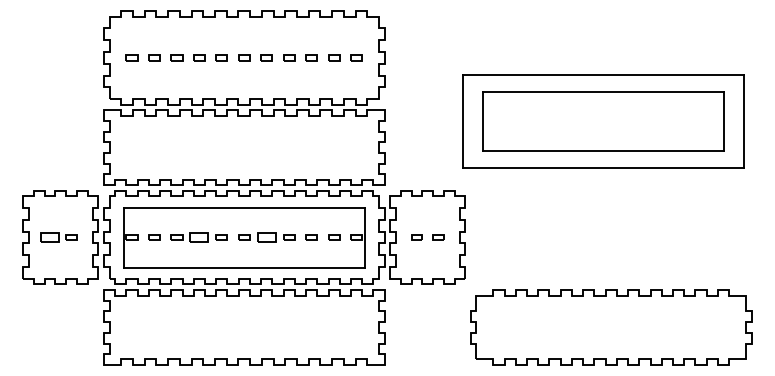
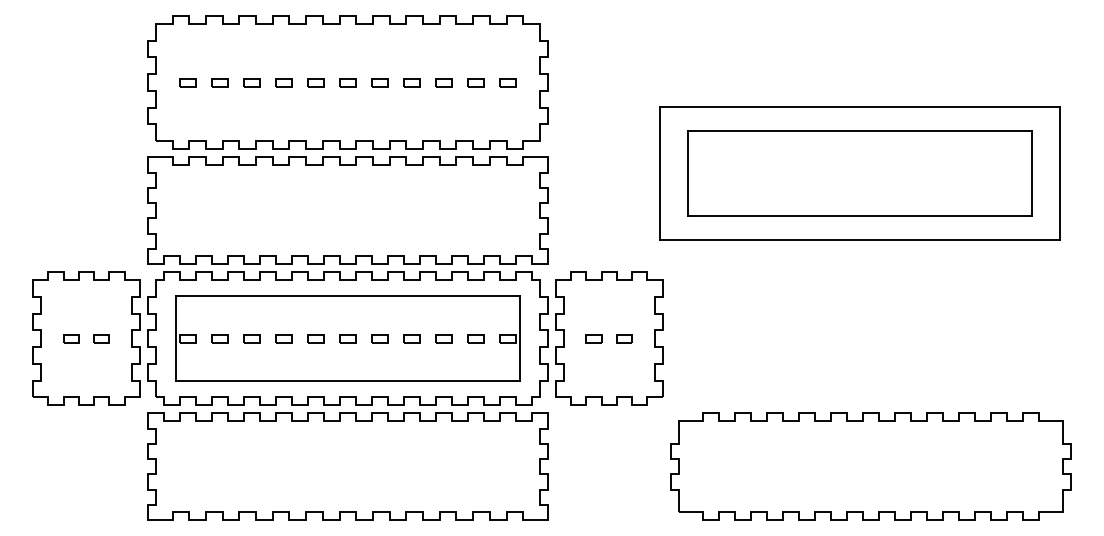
part: (50, 237) -> (71, 338), size x0.62
part: (199, 237) -> (283, 338), size x0.62
part: (266, 237) -> (379, 338), size x0.62

